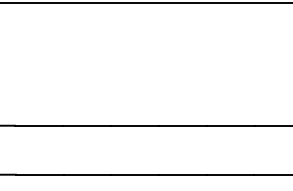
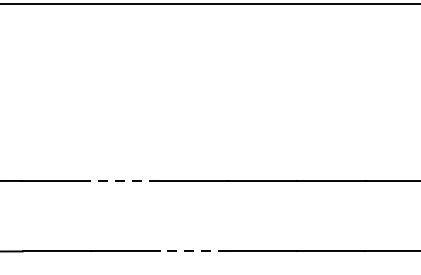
line: (86, 125) -> (124, 180), solid -> dashed
line: (135, 174) -> (194, 251), solid -> dashed

